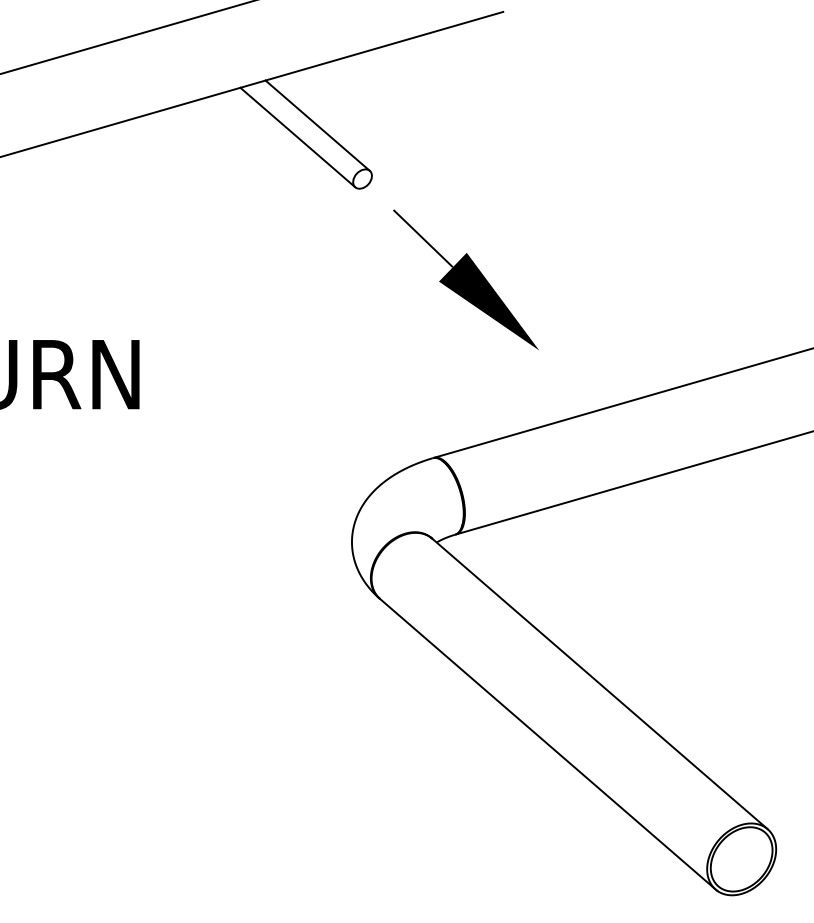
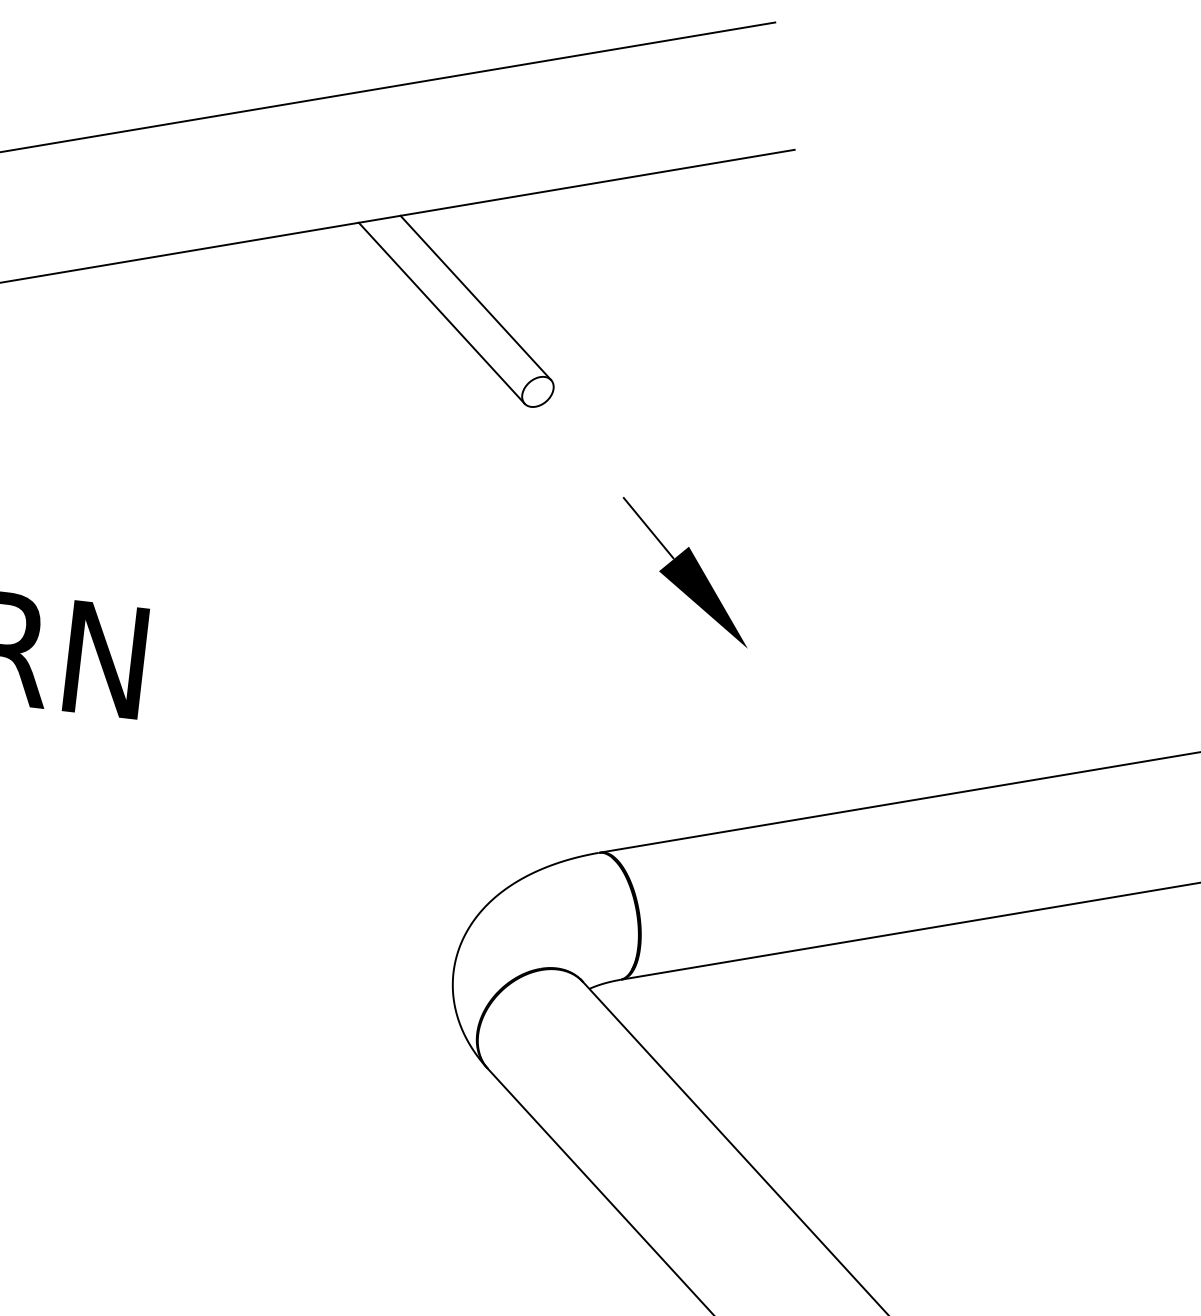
part: (465, 279) -> (684, 572), size x0.6

